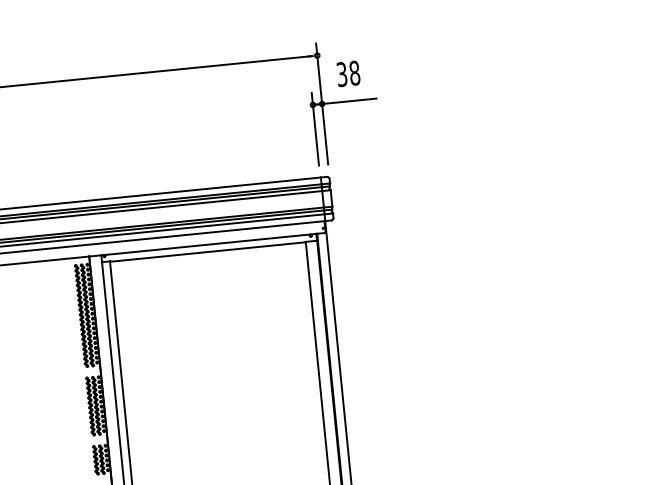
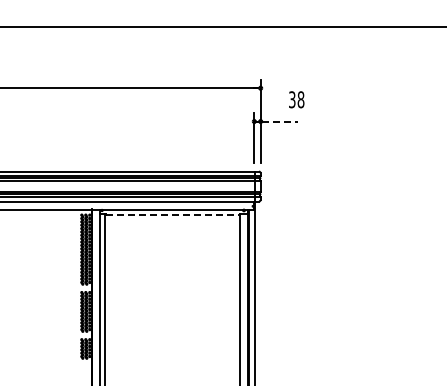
text: (348, 73) -> (296, 99), moved
line: (350, 101) -> (280, 121), solid -> dashed
line: (208, 251) -> (173, 214), solid -> dashed

